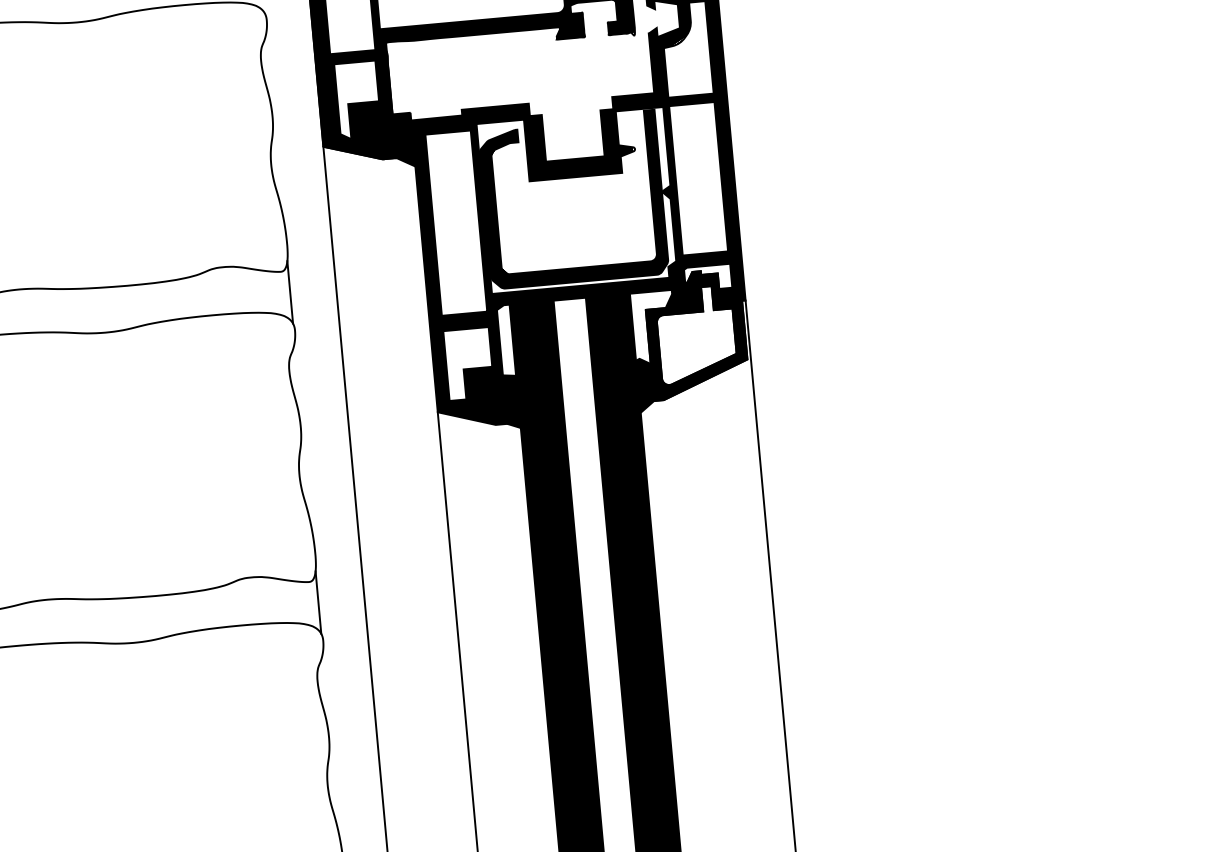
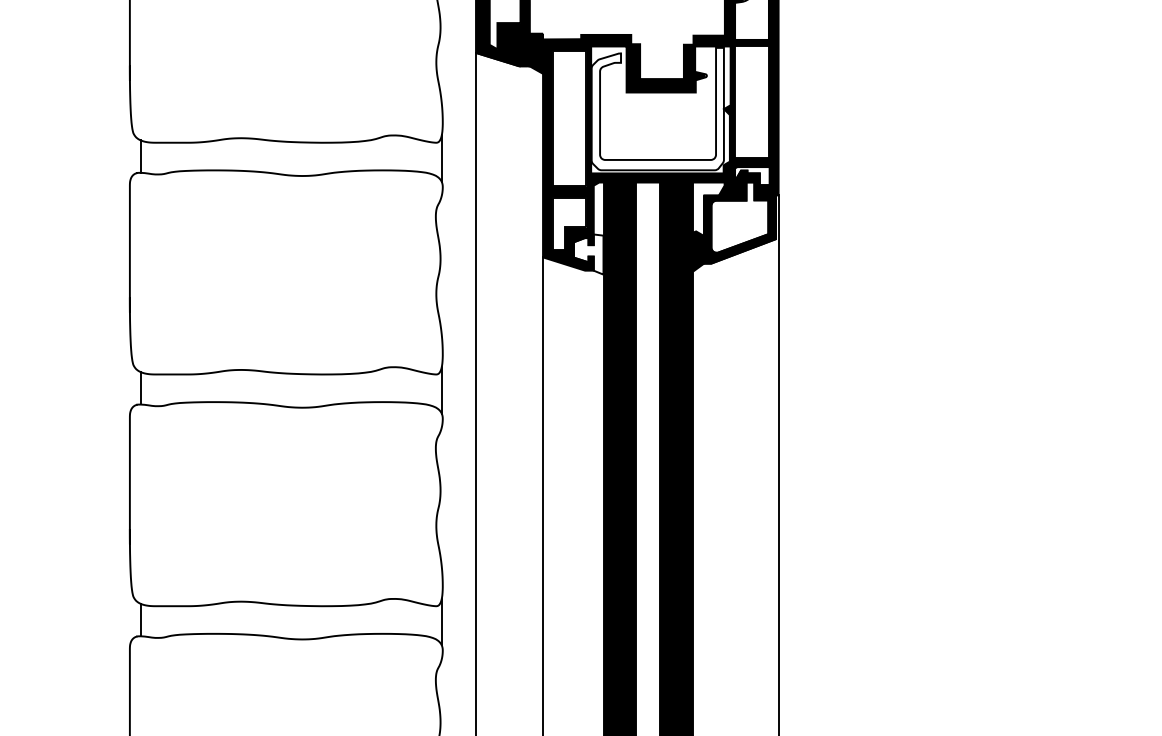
fill: (572, 198) -> (657, 108), removed
fill: (498, 402) -> (588, 254), removed

